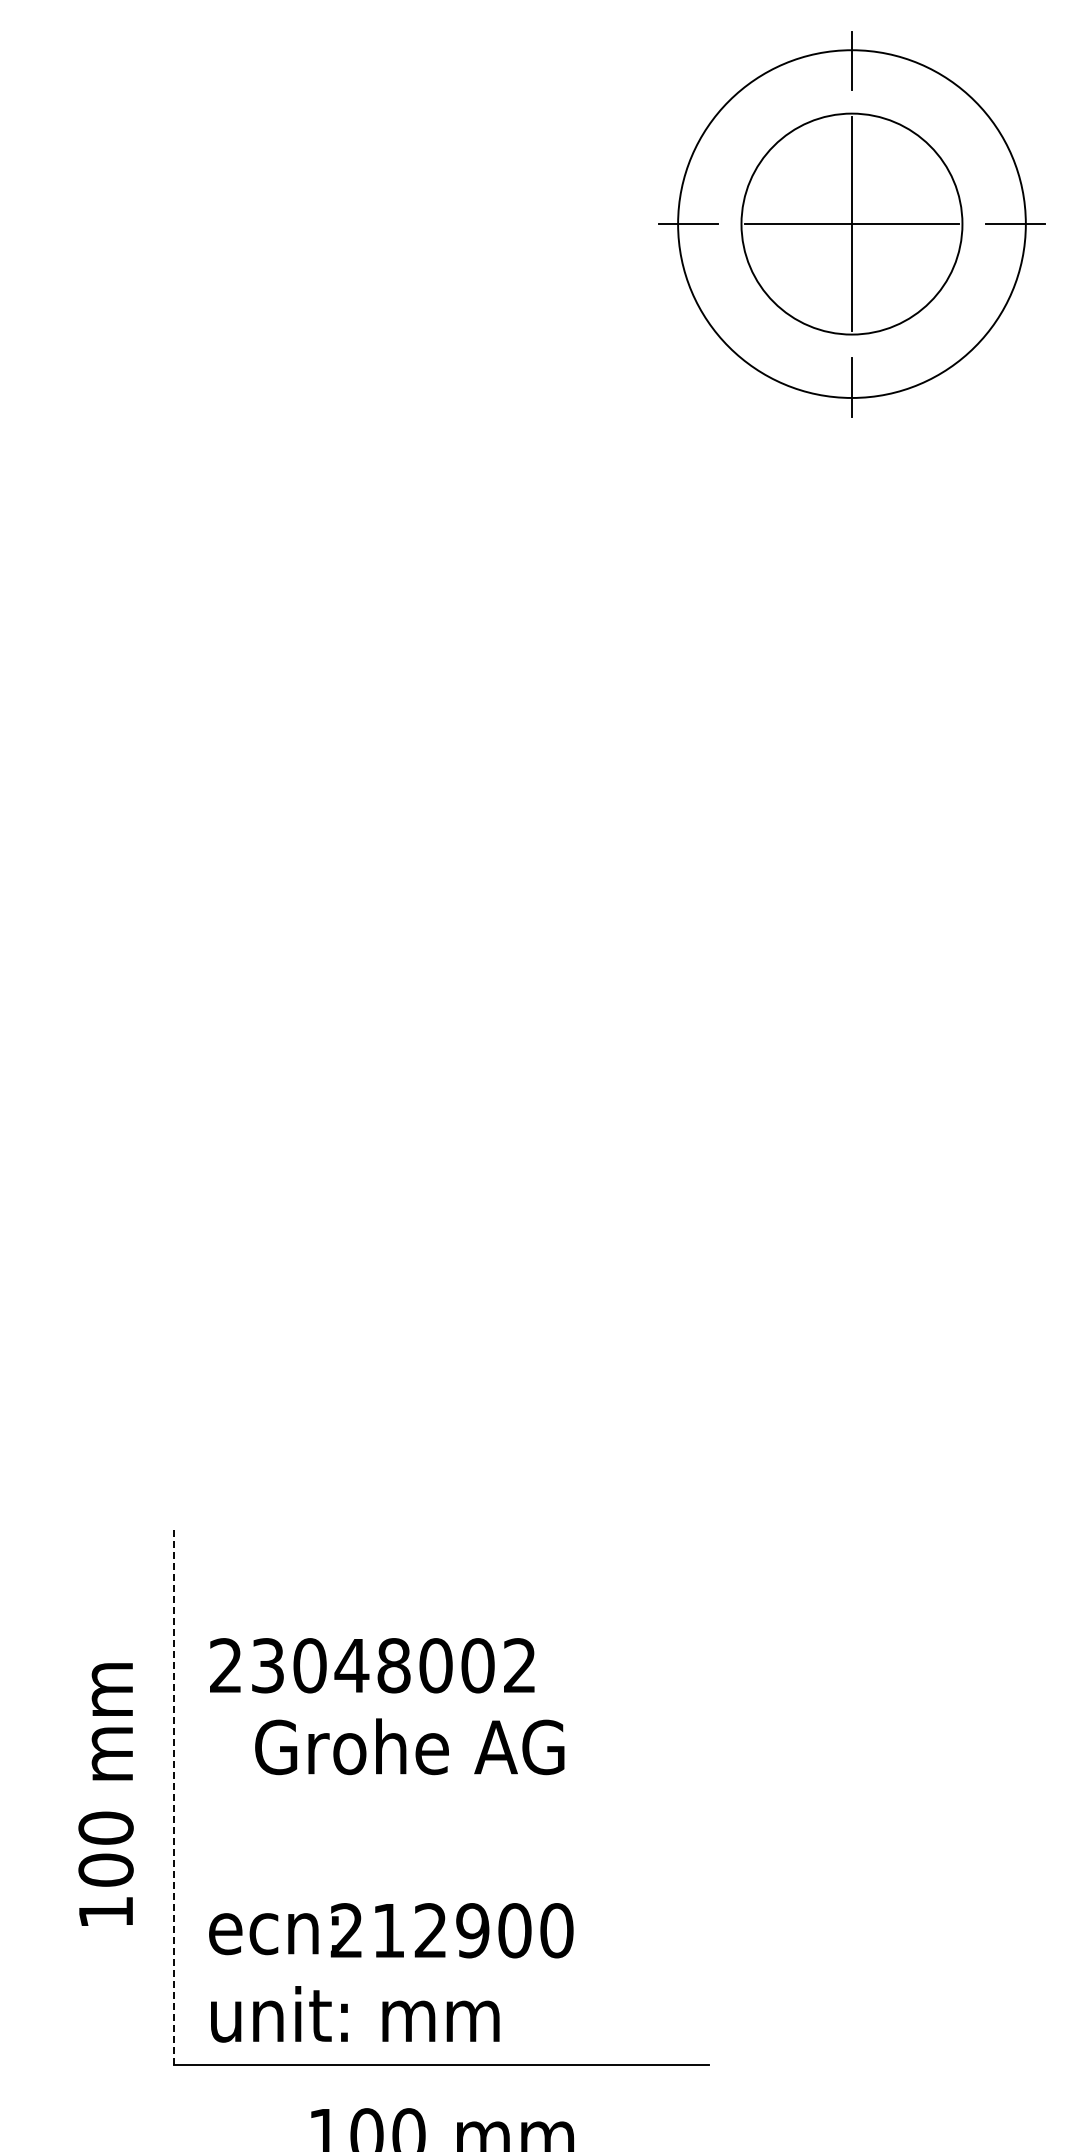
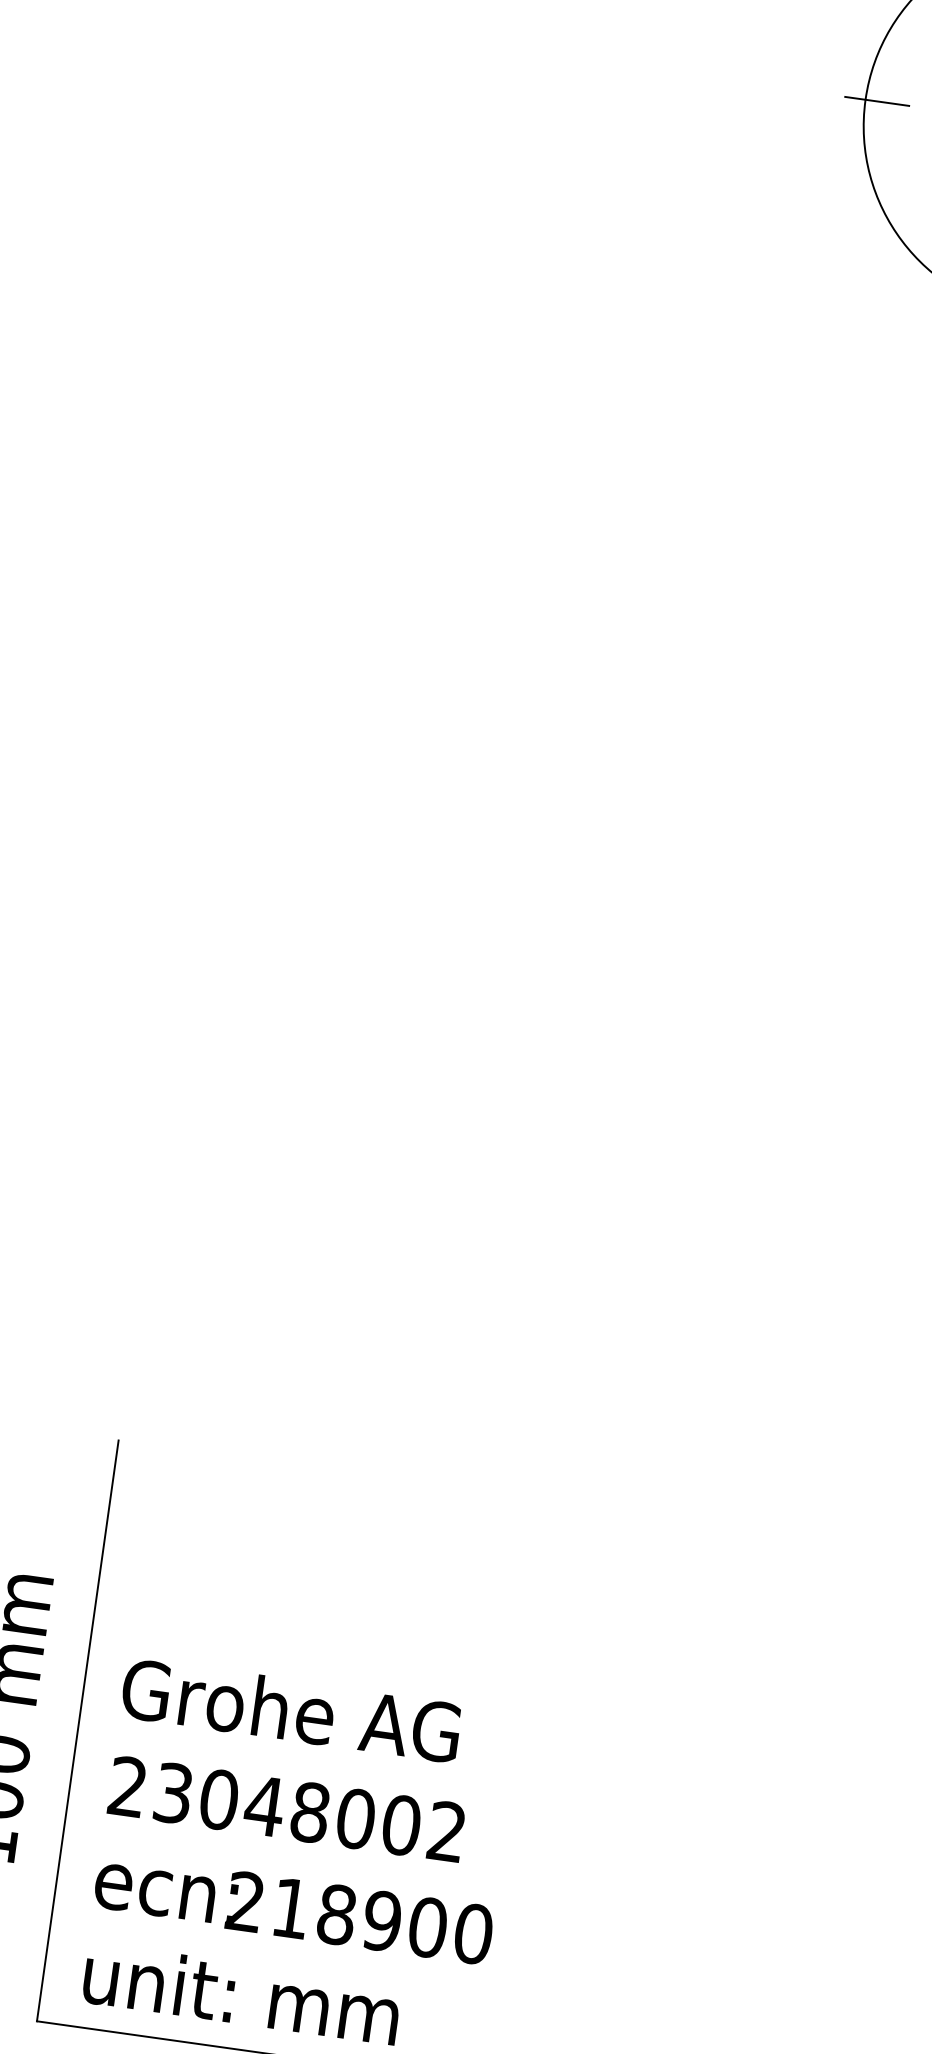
text: (372, 1665) -> (287, 1809), moved
text: (409, 1746) -> (290, 1709), moved
line: (173, 1797) -> (77, 1730), dashed -> solid
text: (430, 1930) -> (336, 1914), 212900 -> 218900

